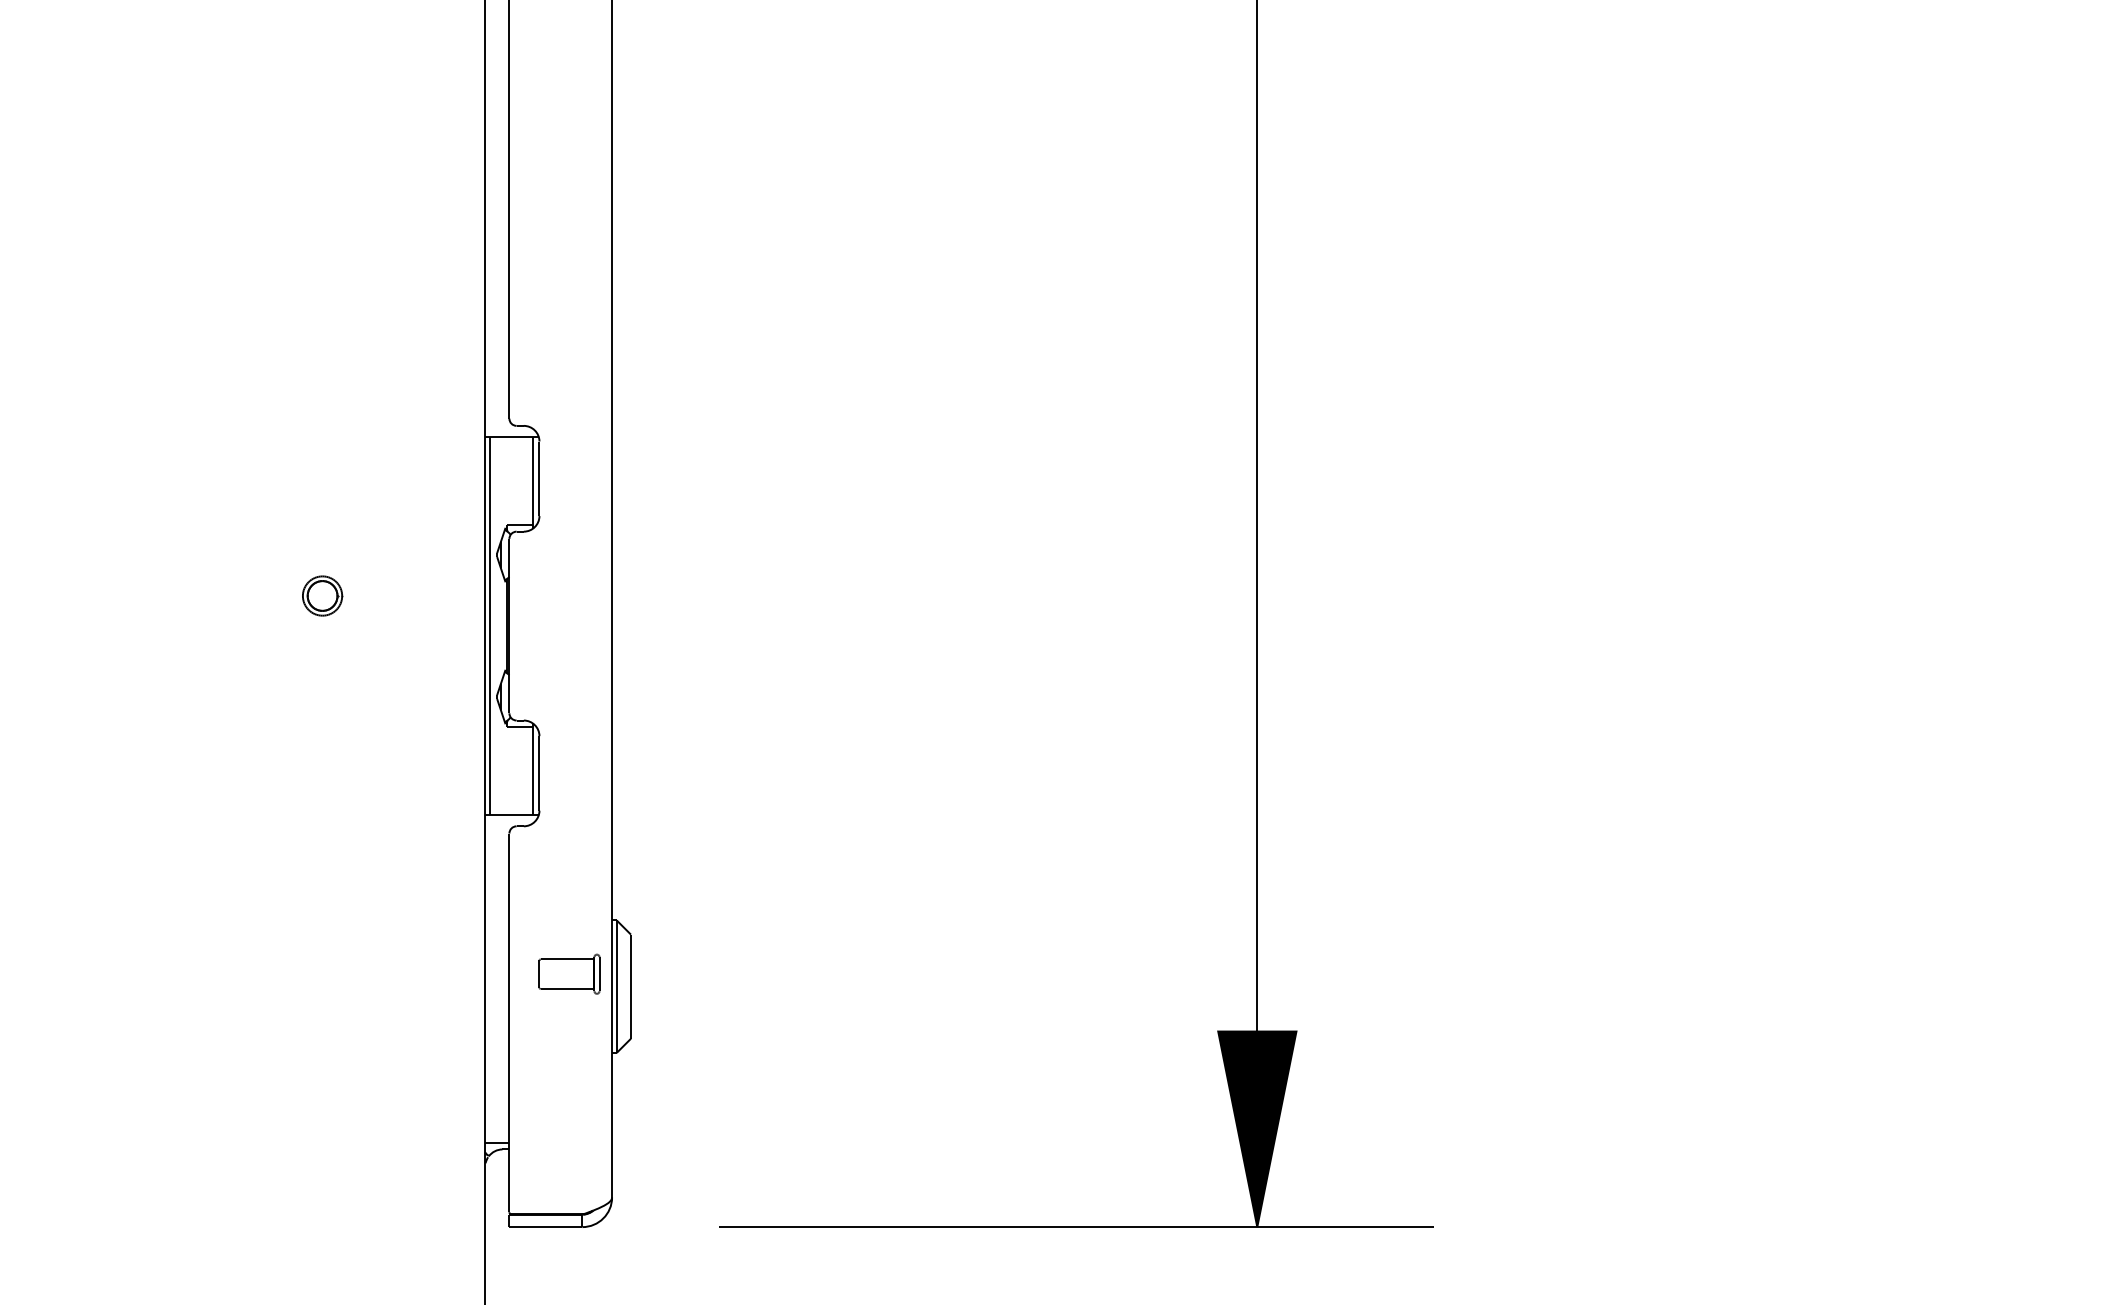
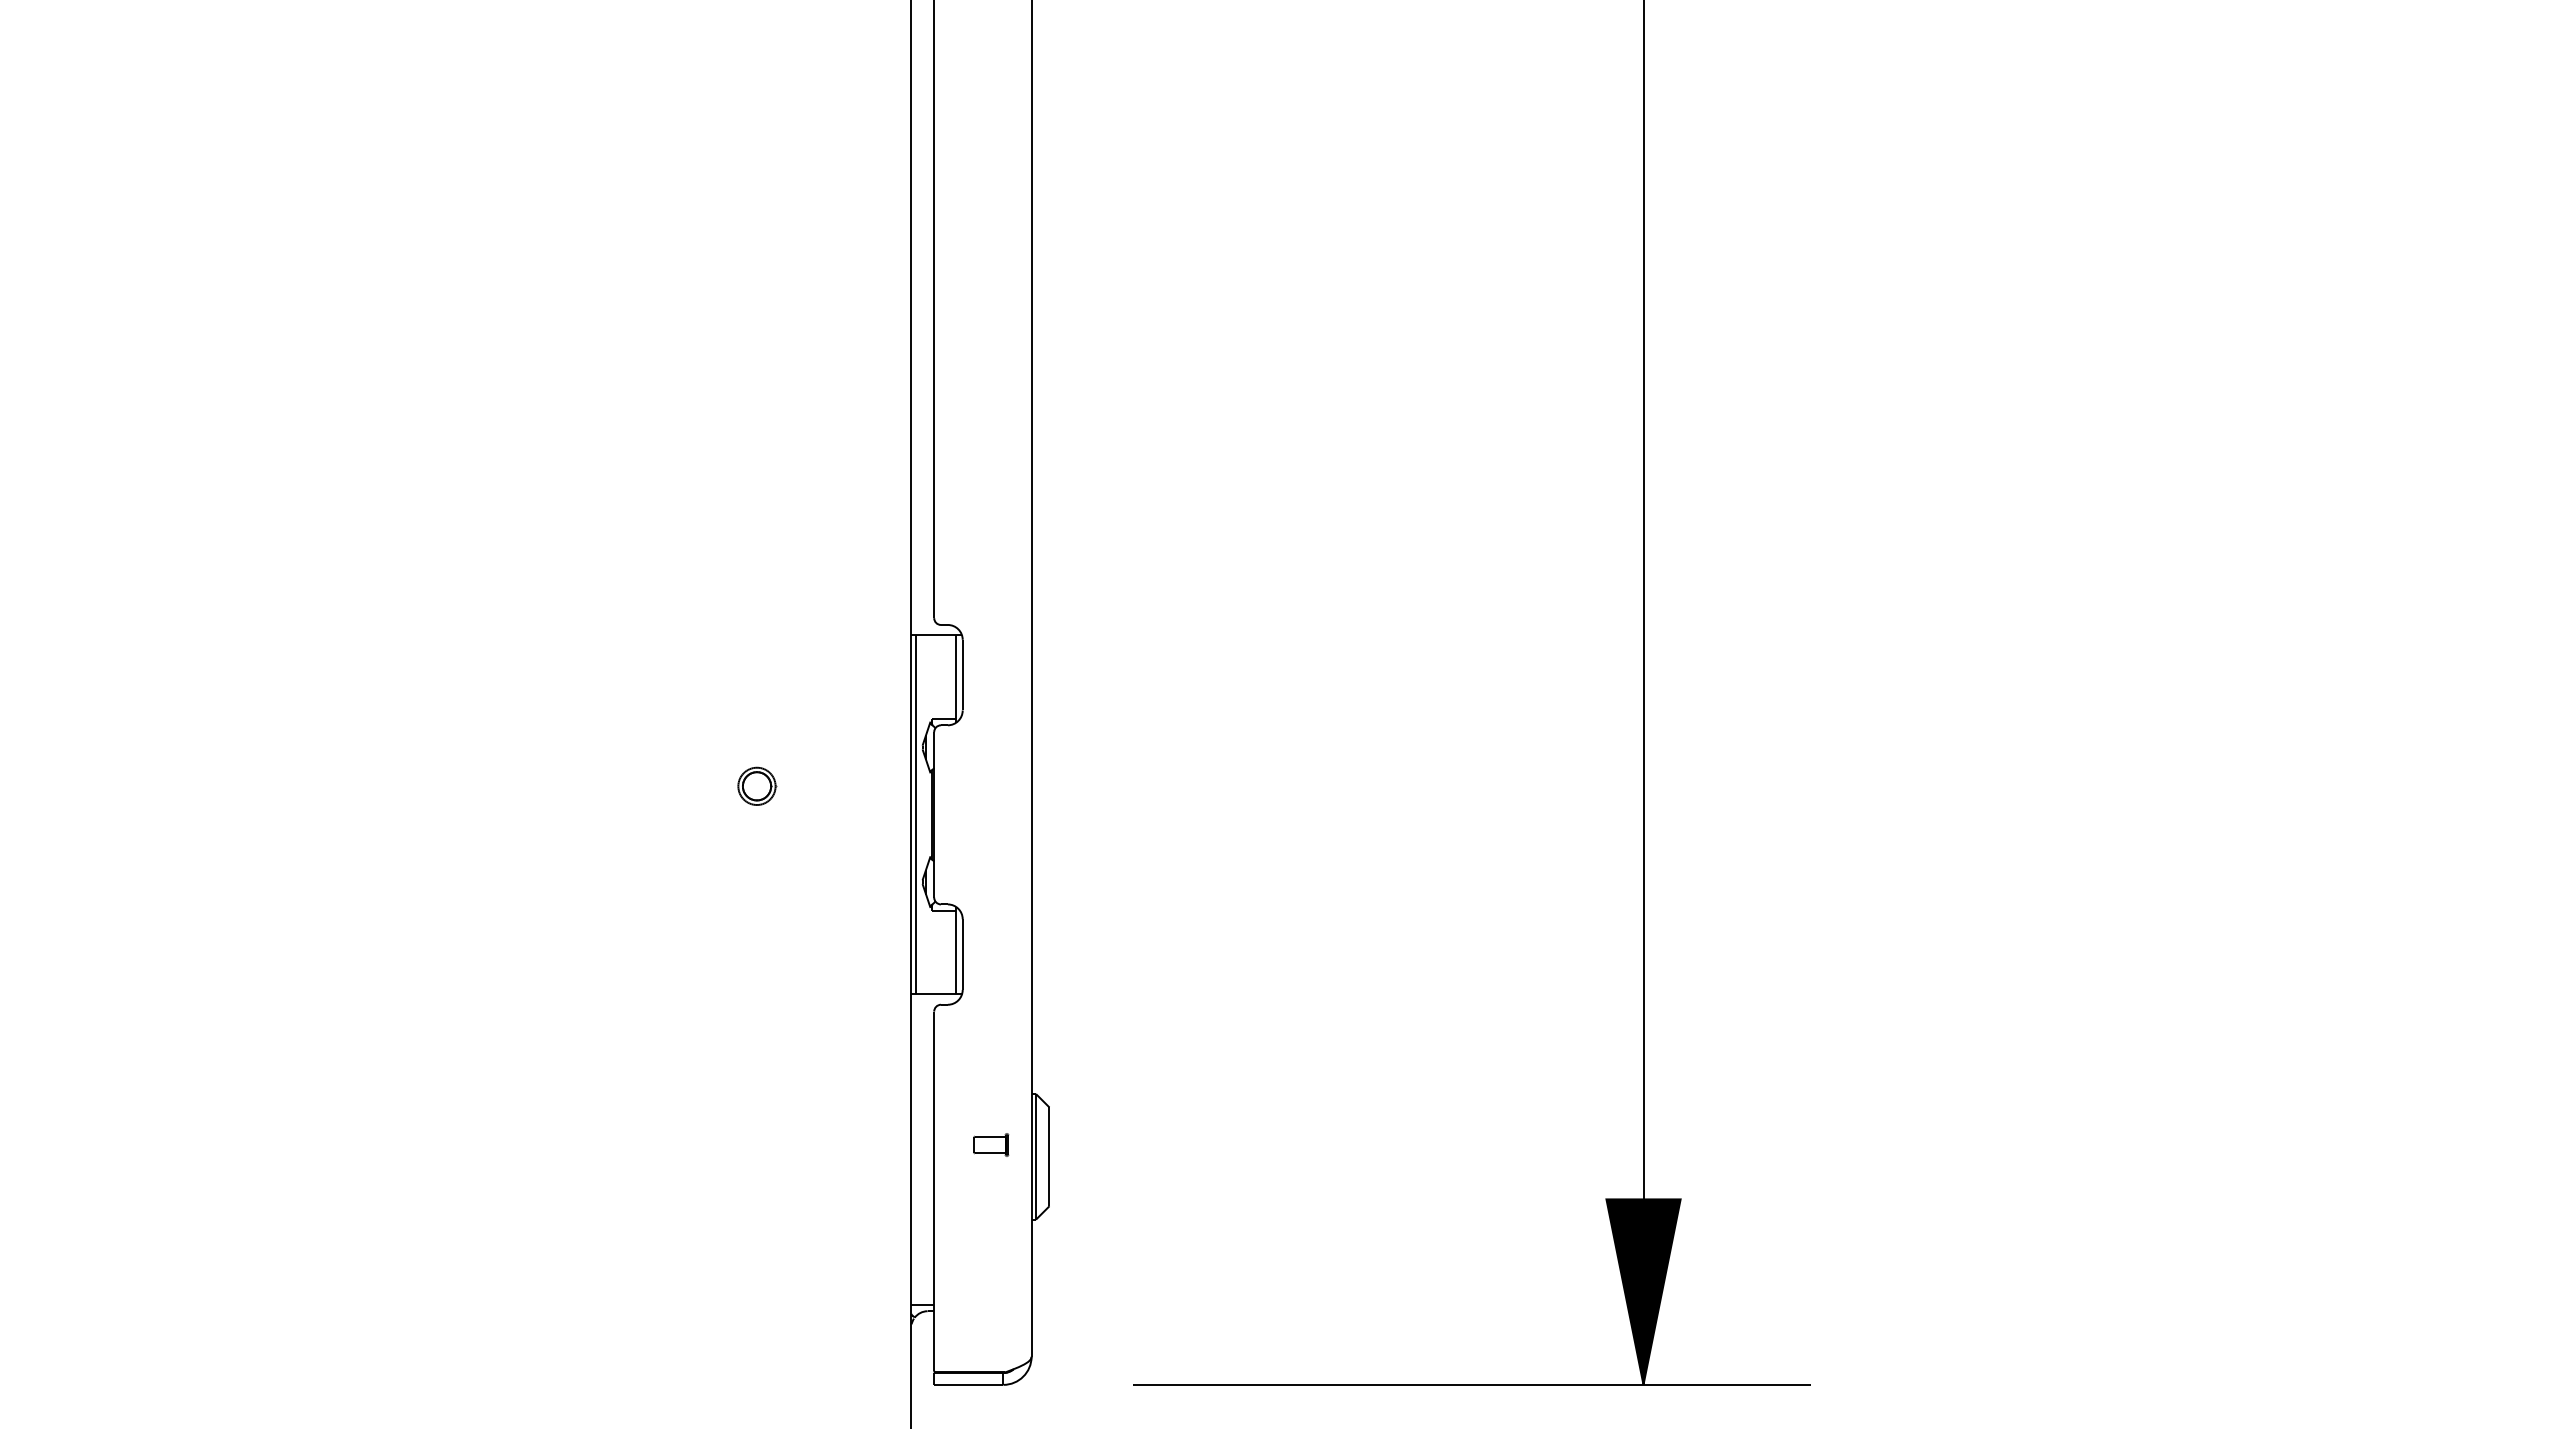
part: (569, 973) -> (991, 1144), size x0.6

